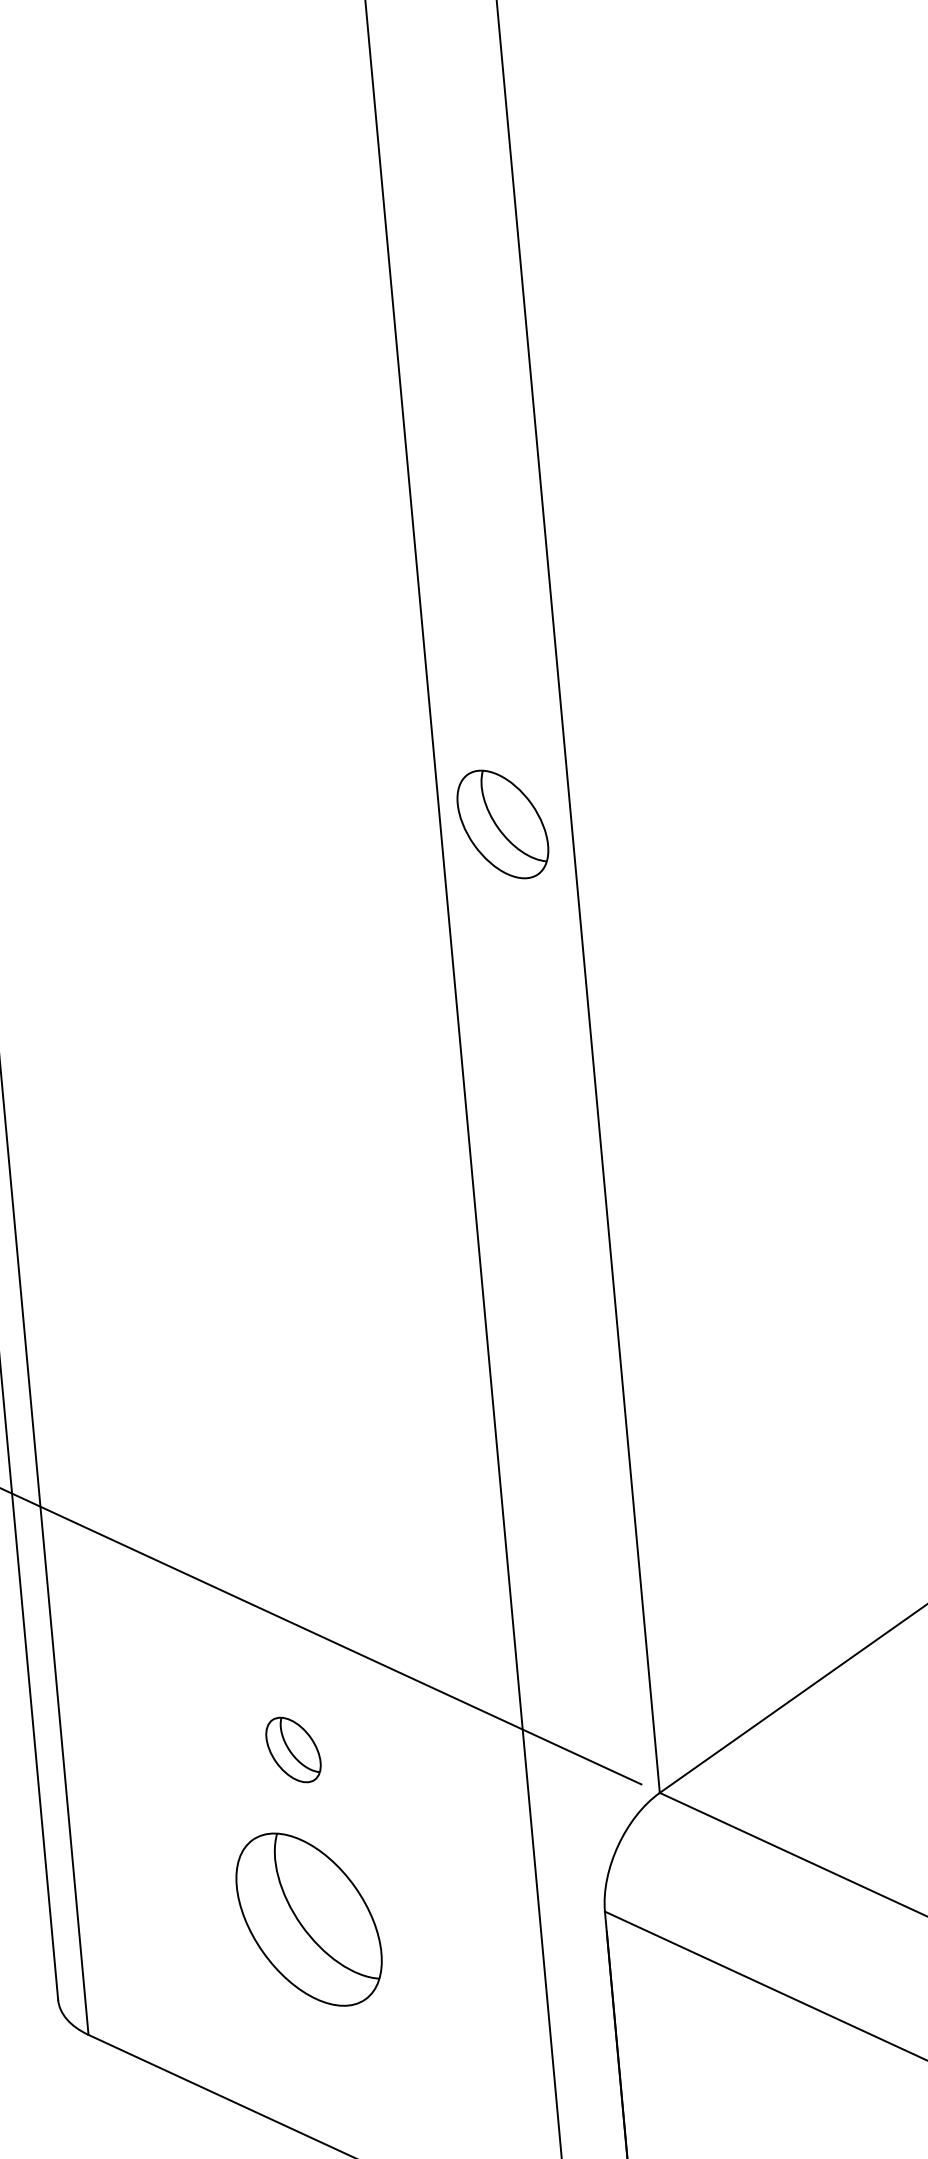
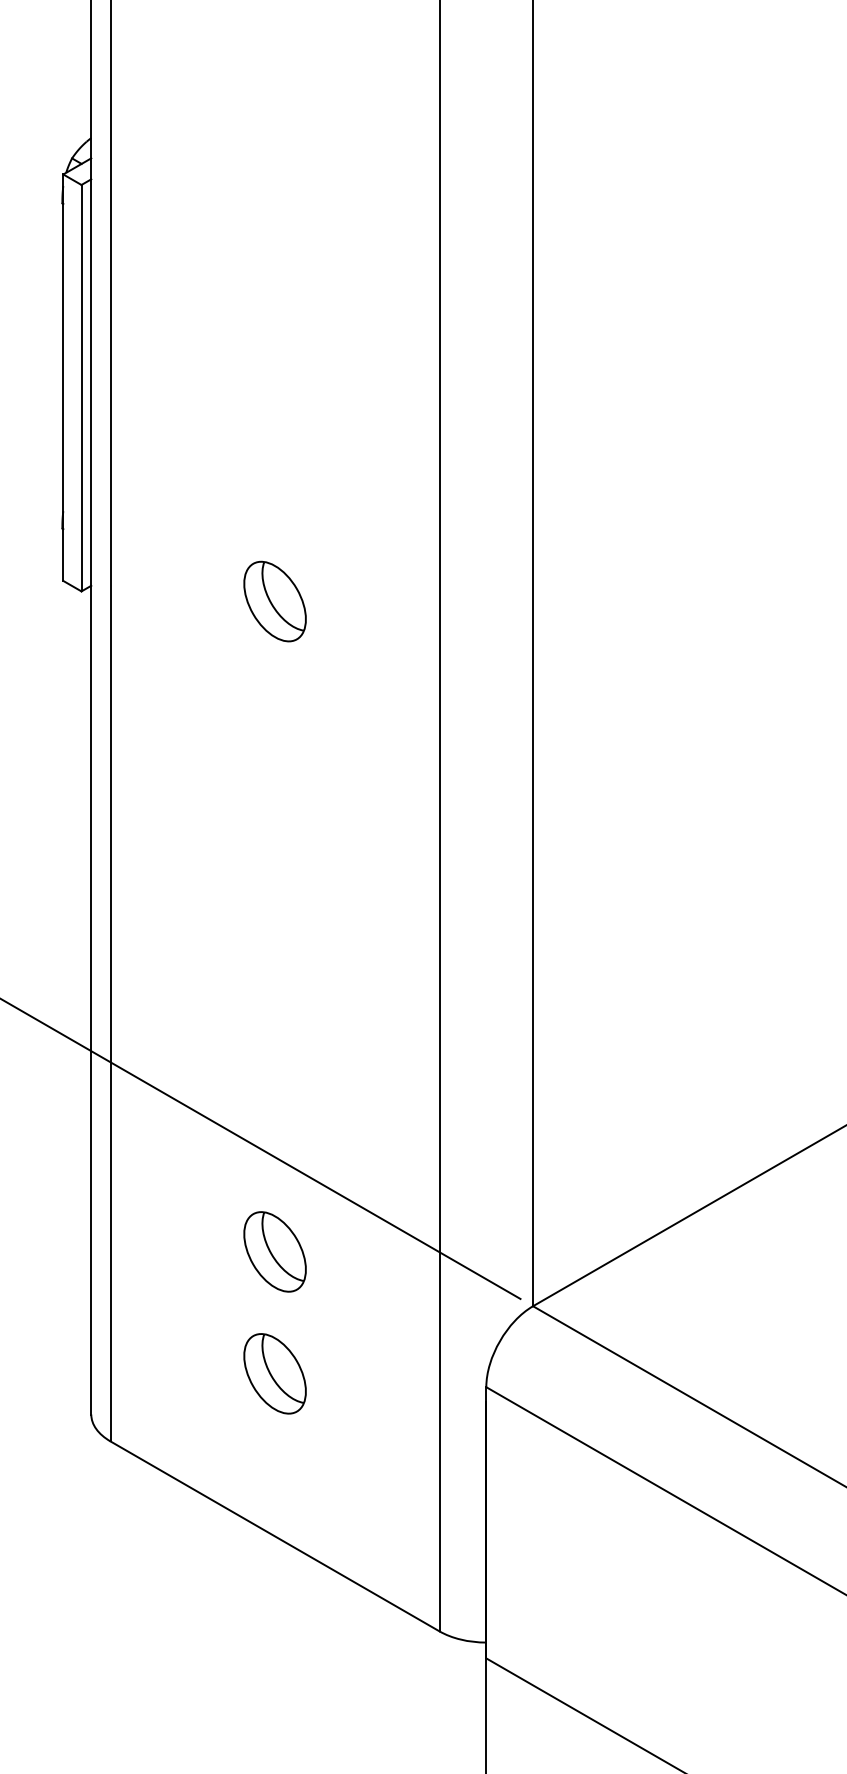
part: (502, 824) -> (274, 601), moved
part: (292, 1749) -> (274, 1251), size x1.67
part: (308, 1919) -> (274, 1373), size x0.62

